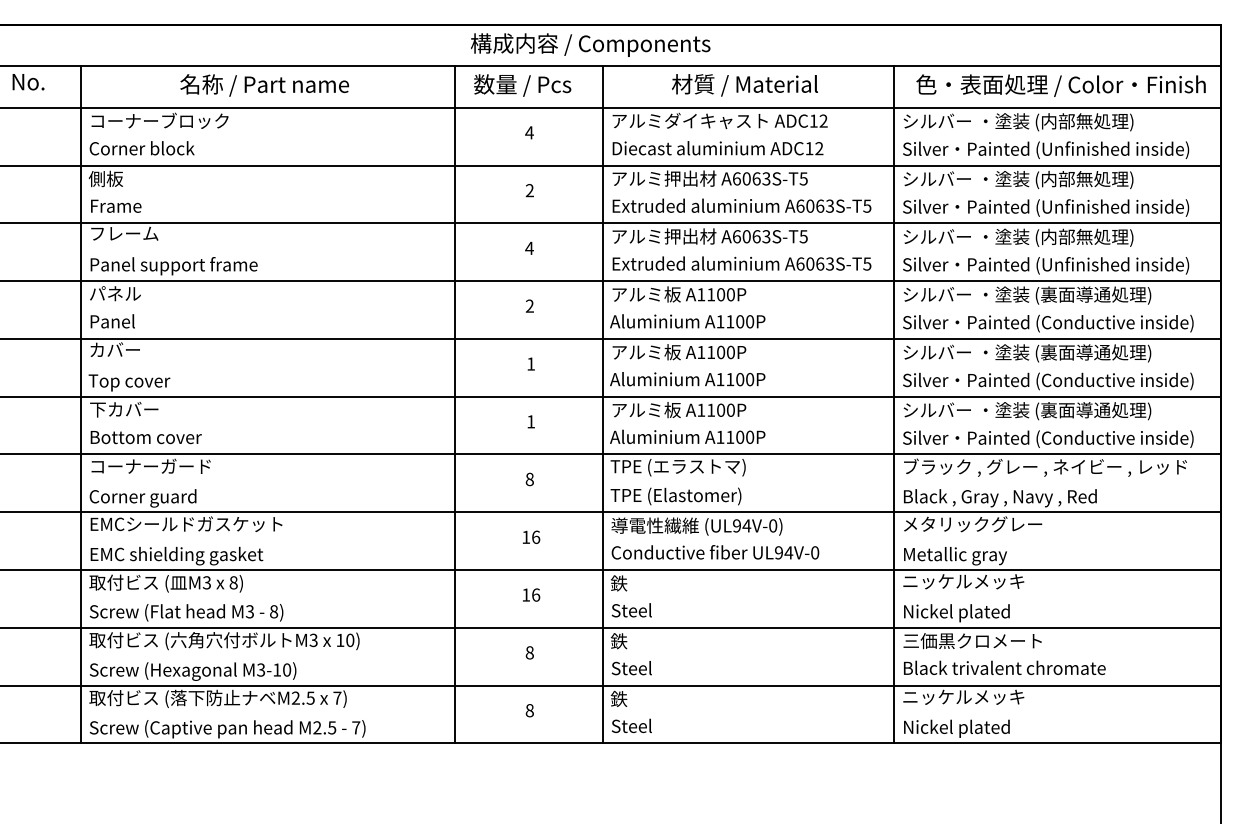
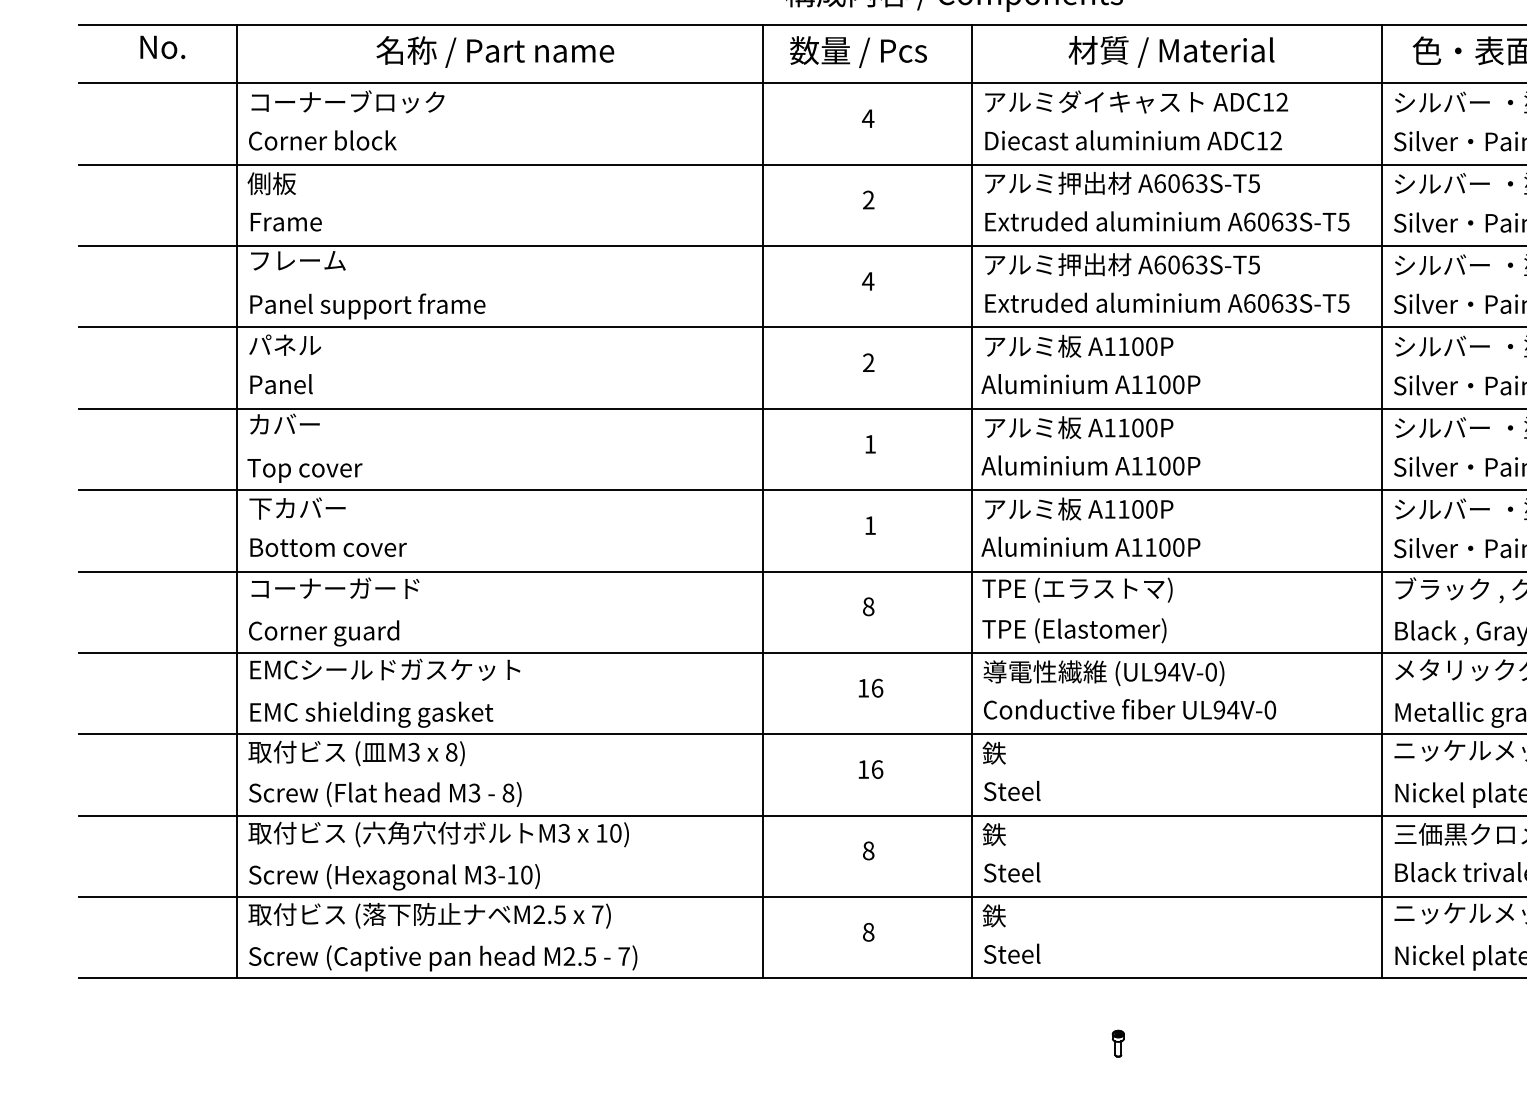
part: (706, 789) -> (1117, 1043), added

